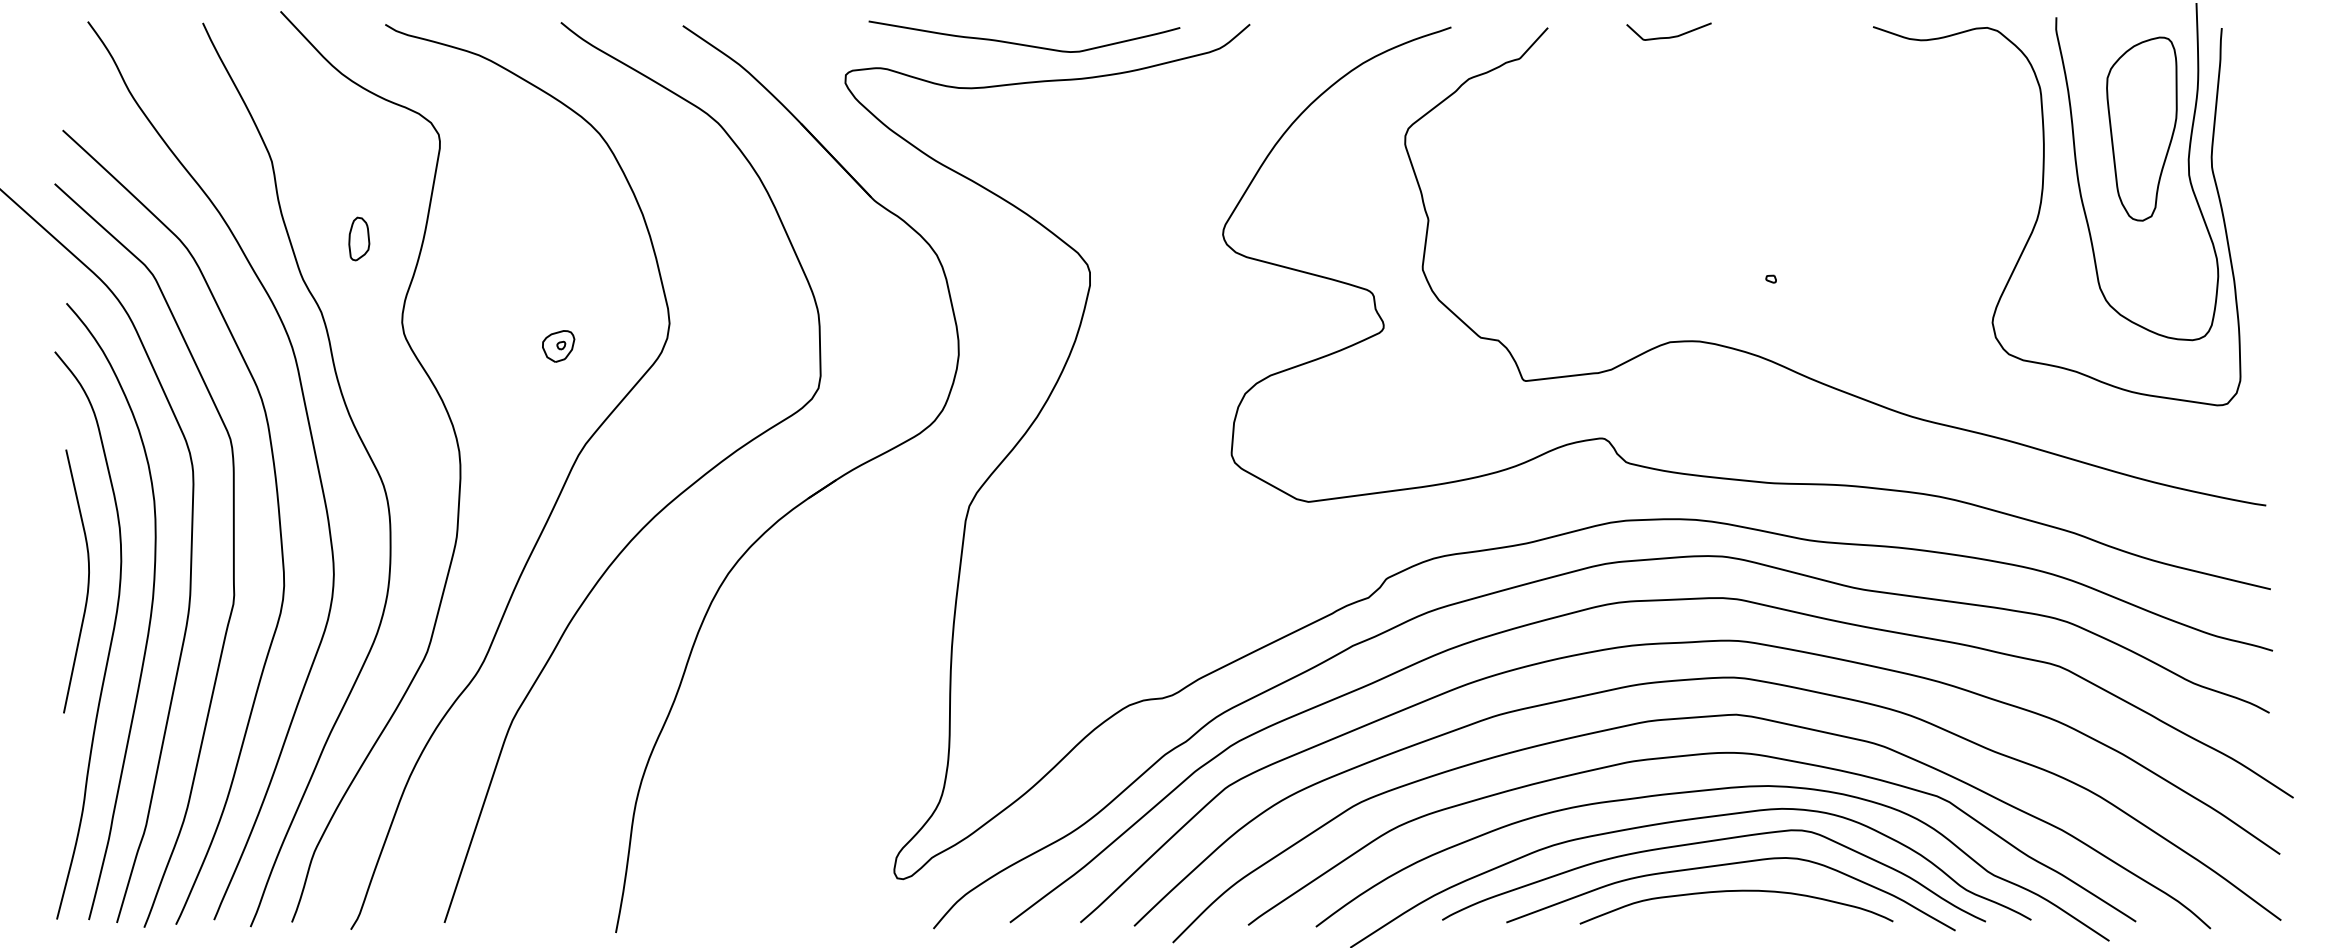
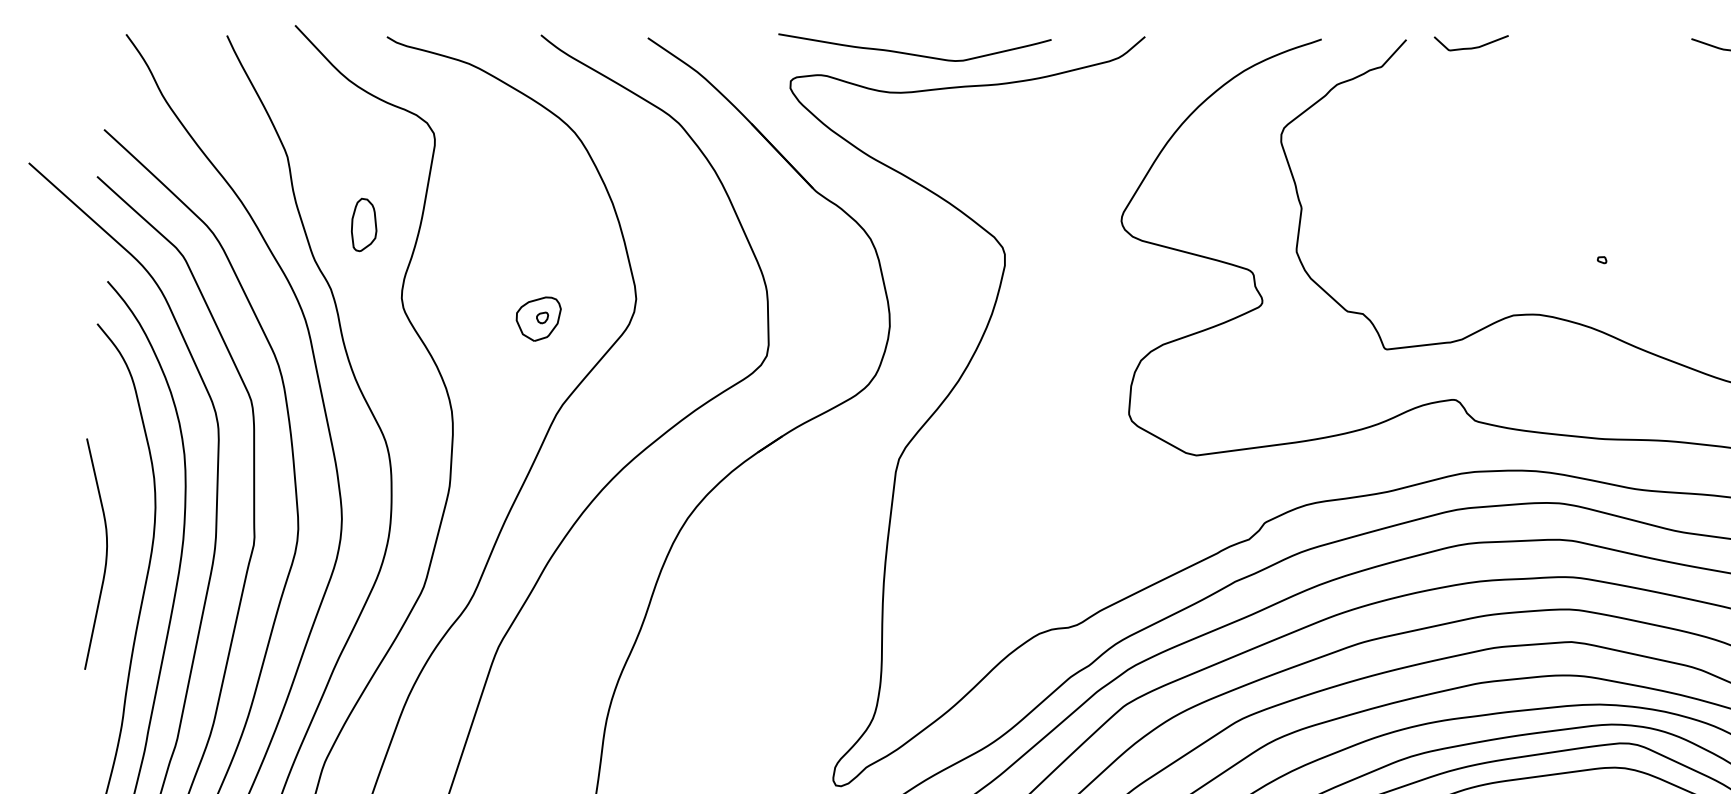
curve: (1669, 36) -> (1471, 47), moved
curve: (1021, 43) -> (912, 53), moved
part: (359, 238) -> (364, 224), size x1.4
part: (558, 346) -> (538, 319), size x1.6
curve: (87, 581) -> (105, 554), moved

